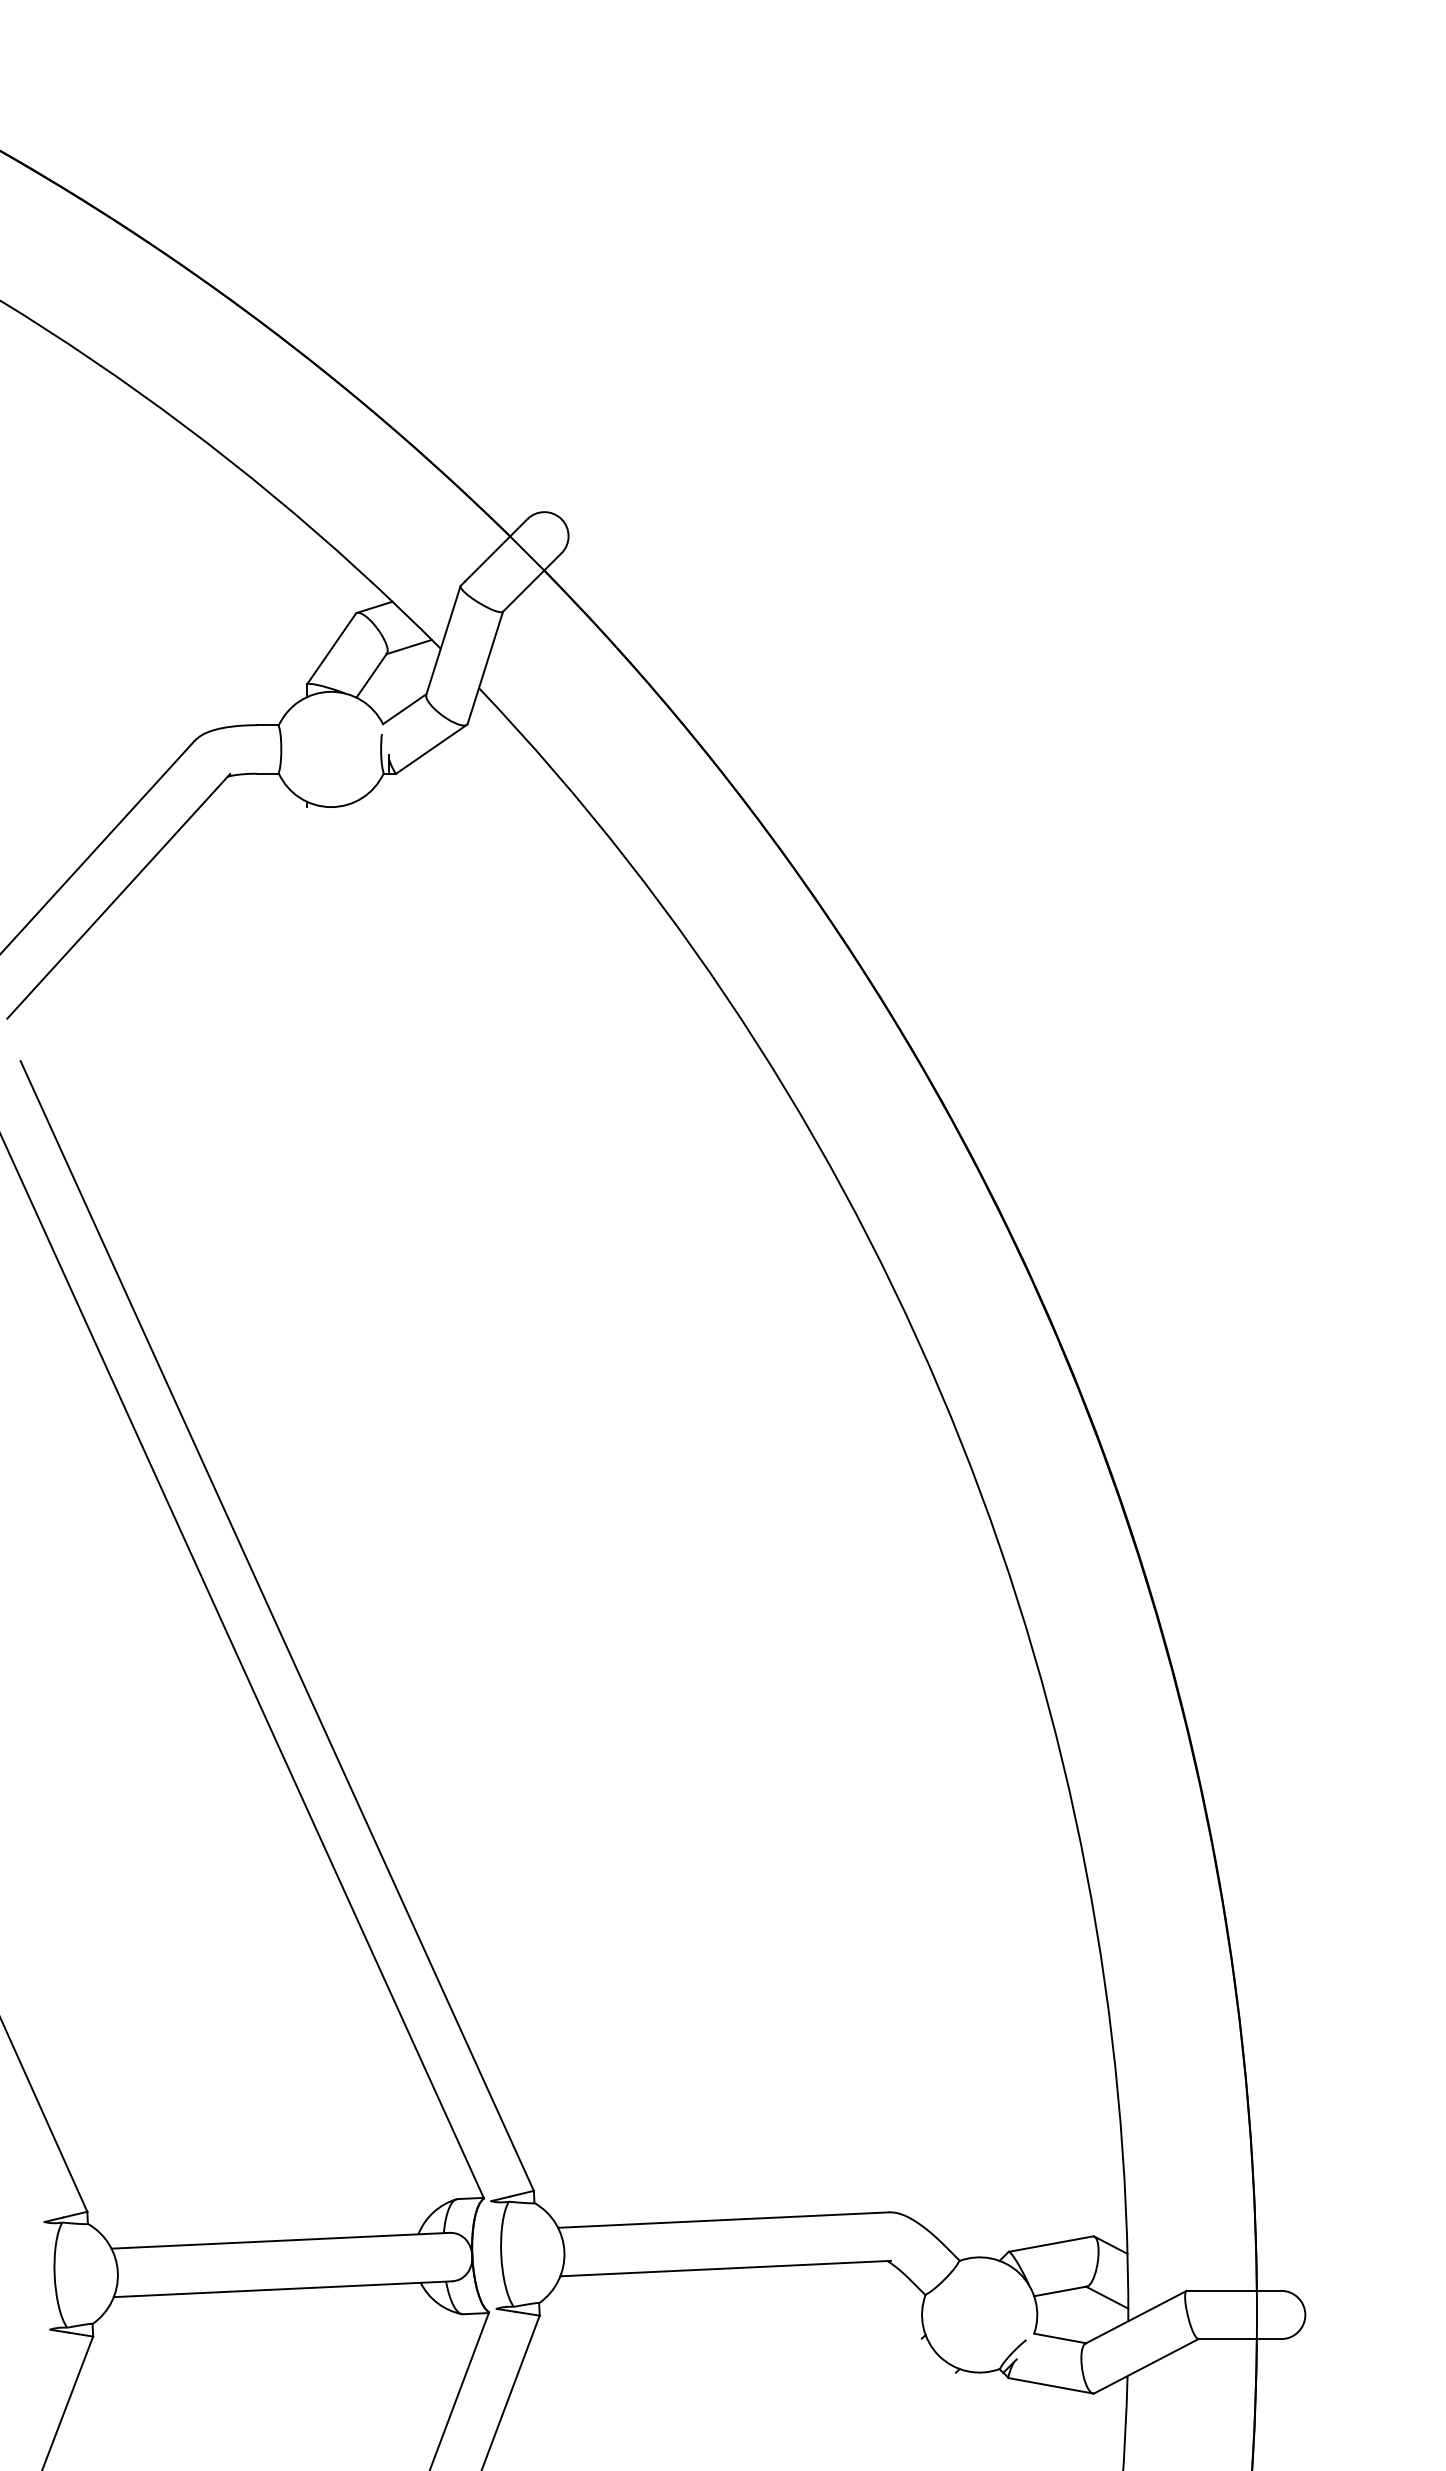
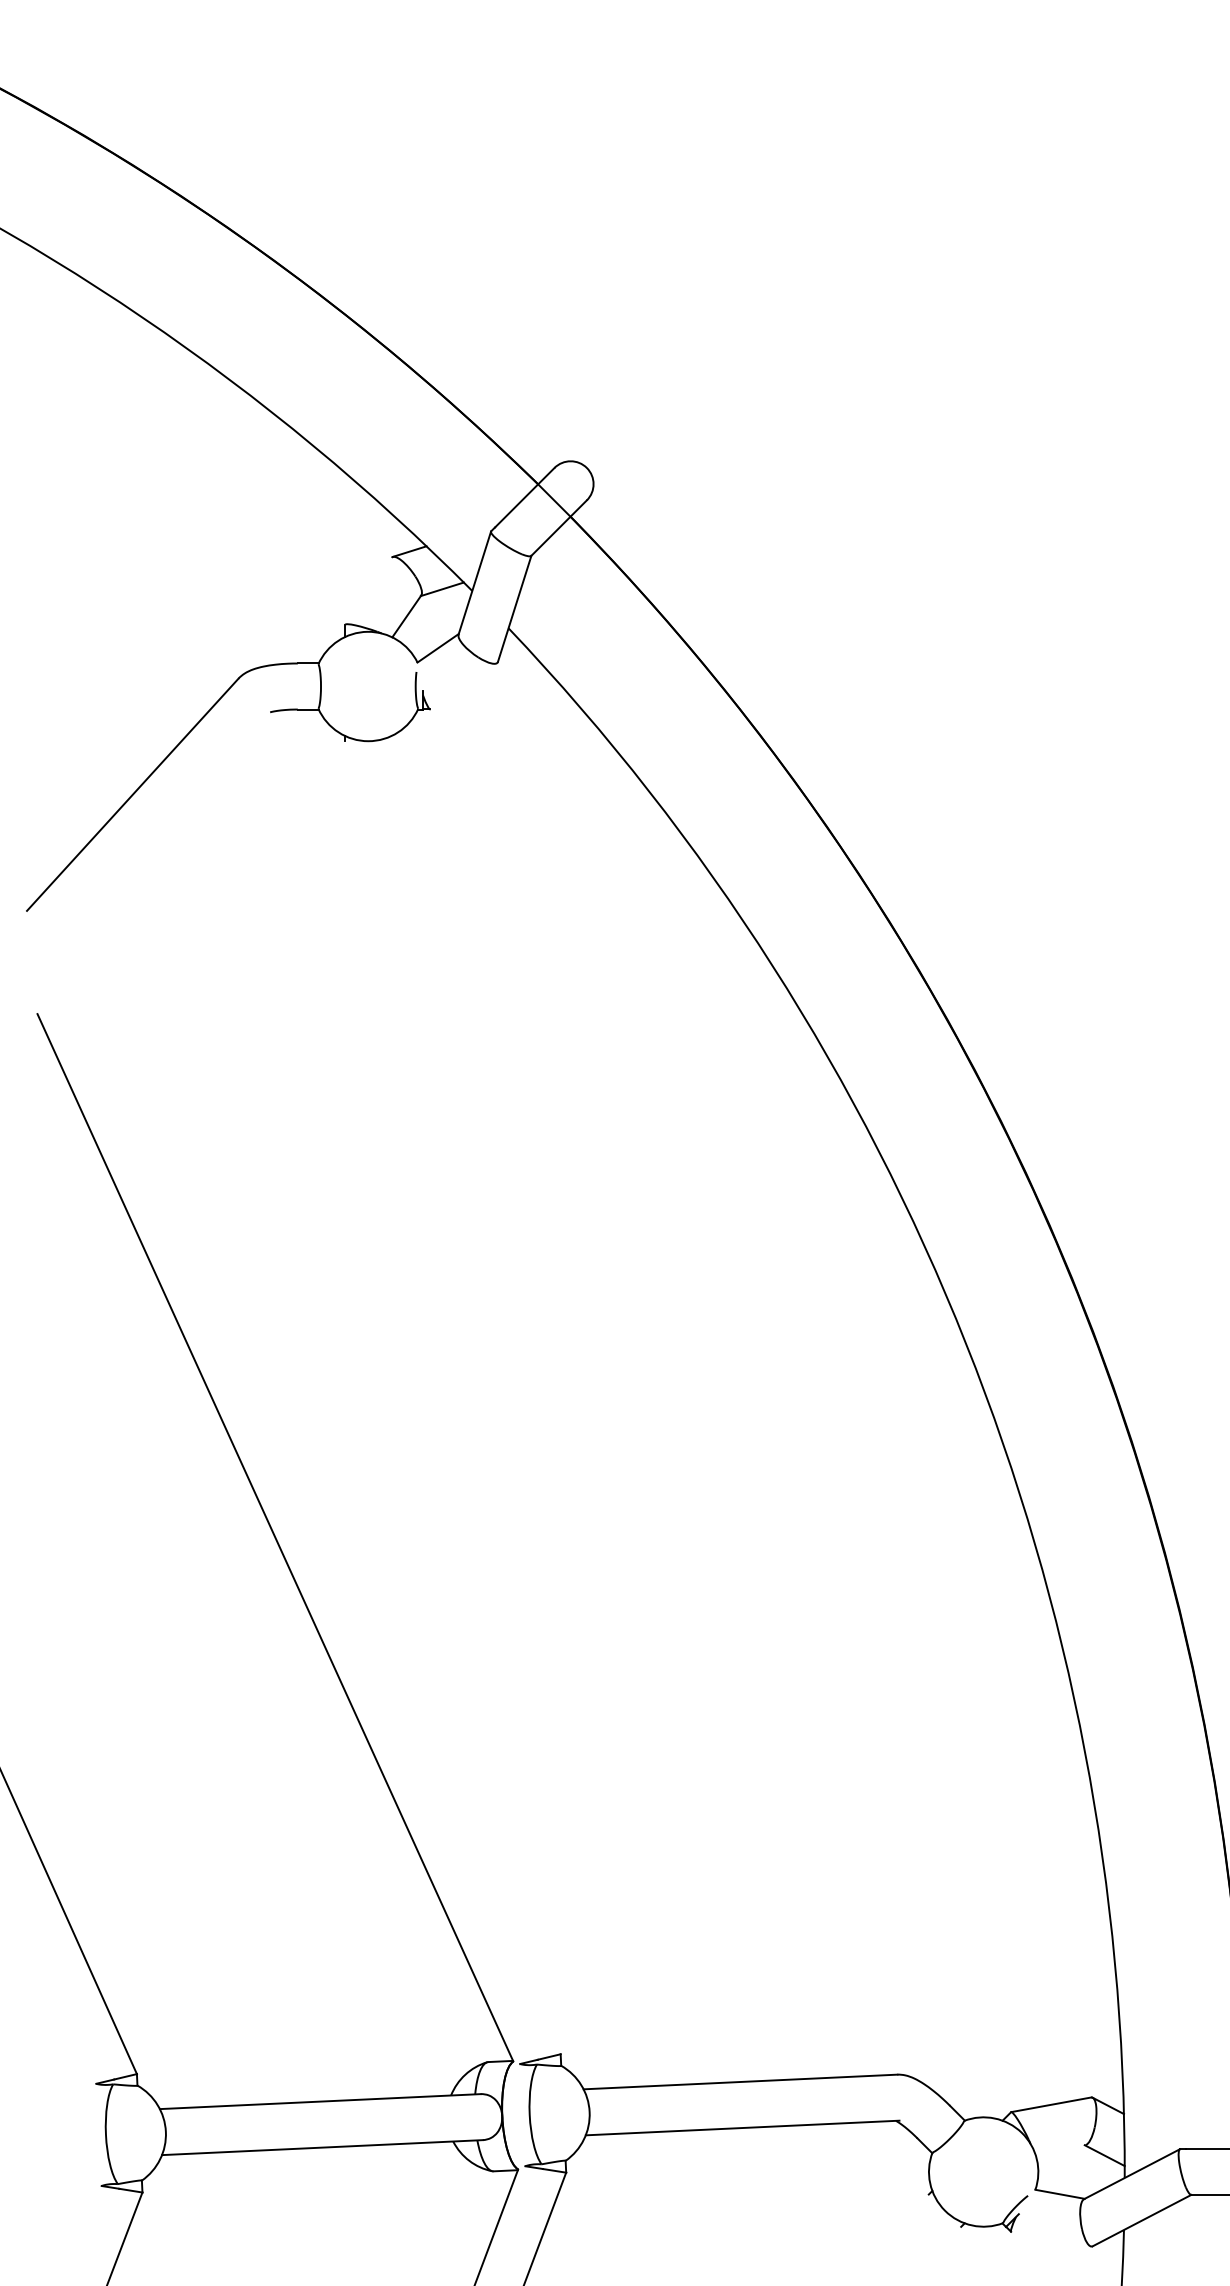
line: (331, 648) -> (368, 590), removed
line: (431, 748) -> (463, 685), removed
line: (118, 895) -> (166, 825), removed
line: (276, 1625) -> (316, 1517), removed
line: (1060, 2291) -> (1060, 2149), removed
line: (1050, 2385) -> (1050, 2238), removed

